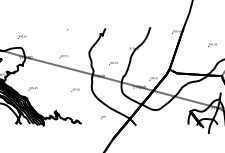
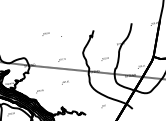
text: (22, 36) -> (46, 33), moved
text: (75, 89) -> (65, 81), moved

